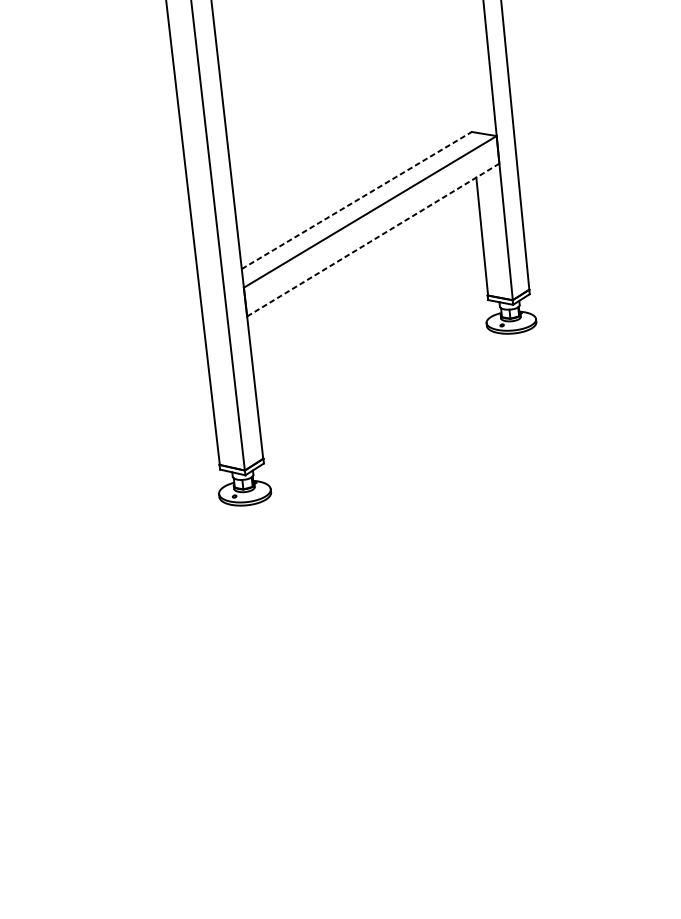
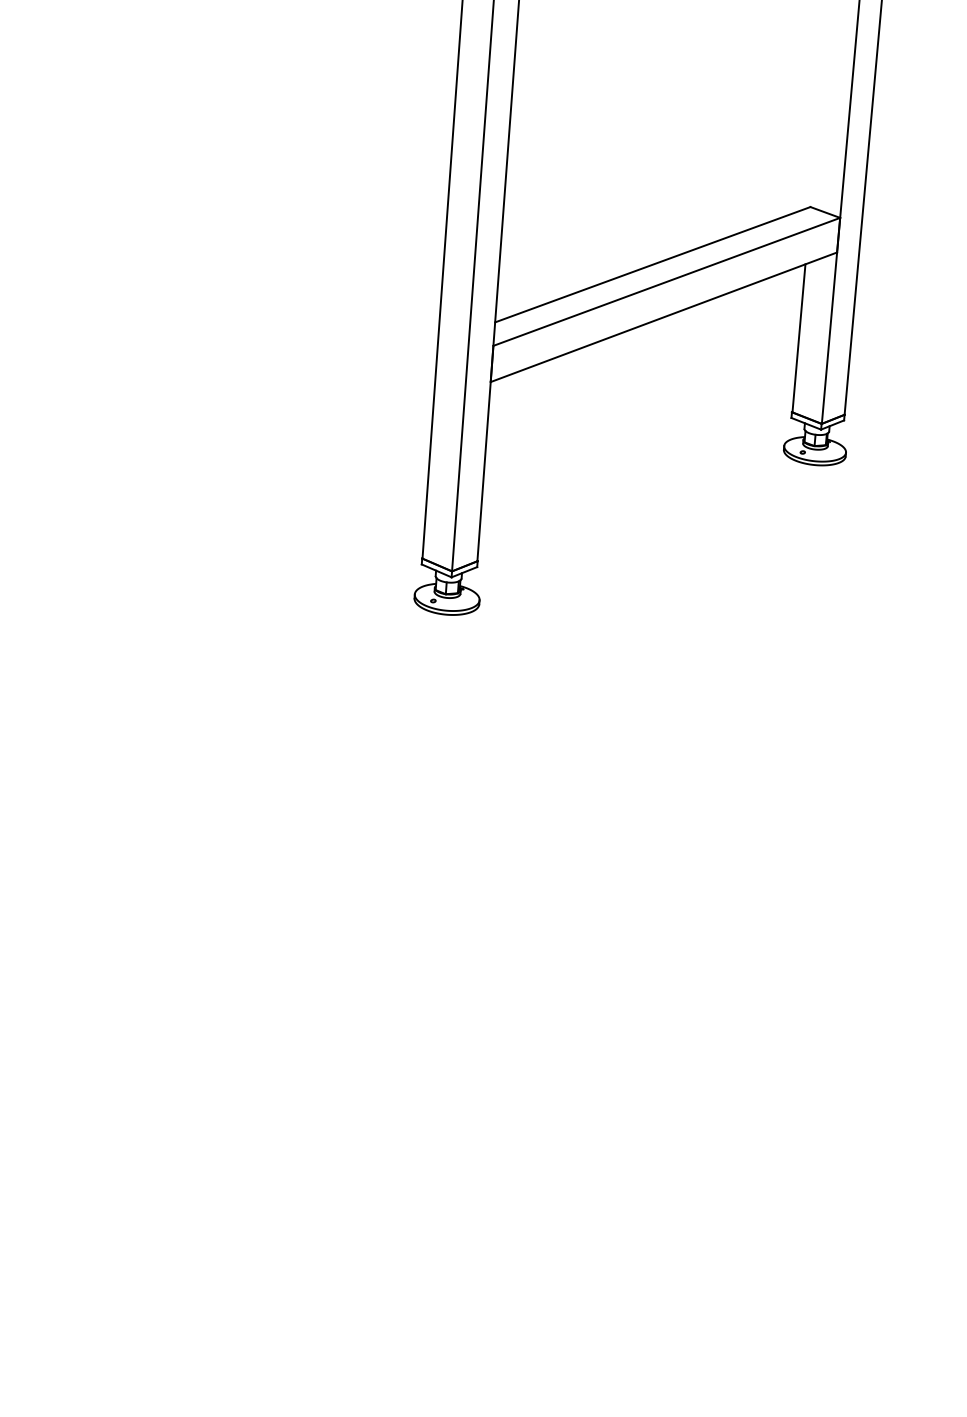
line: (356, 200) -> (652, 264), dashed -> solid
line: (372, 240) -> (663, 317), dashed -> solid

